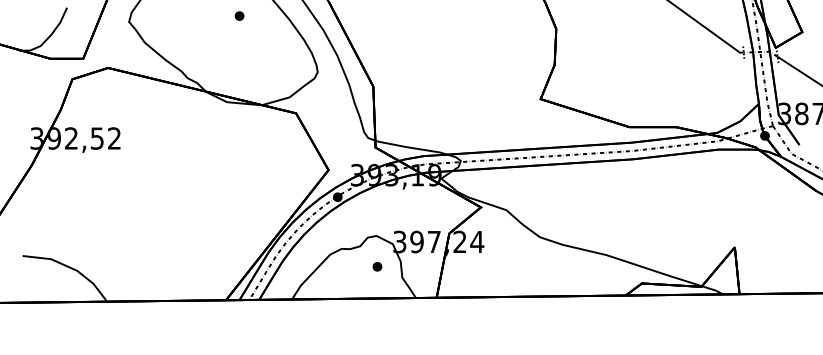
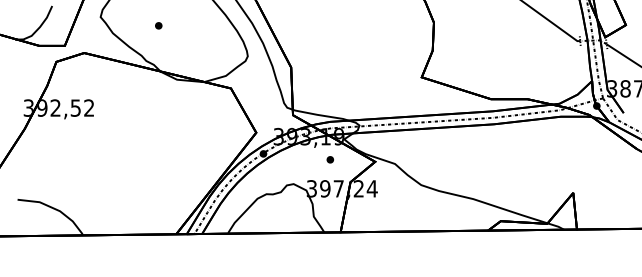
part: (239, 15) -> (158, 25), moved
part: (377, 266) -> (330, 159), moved

